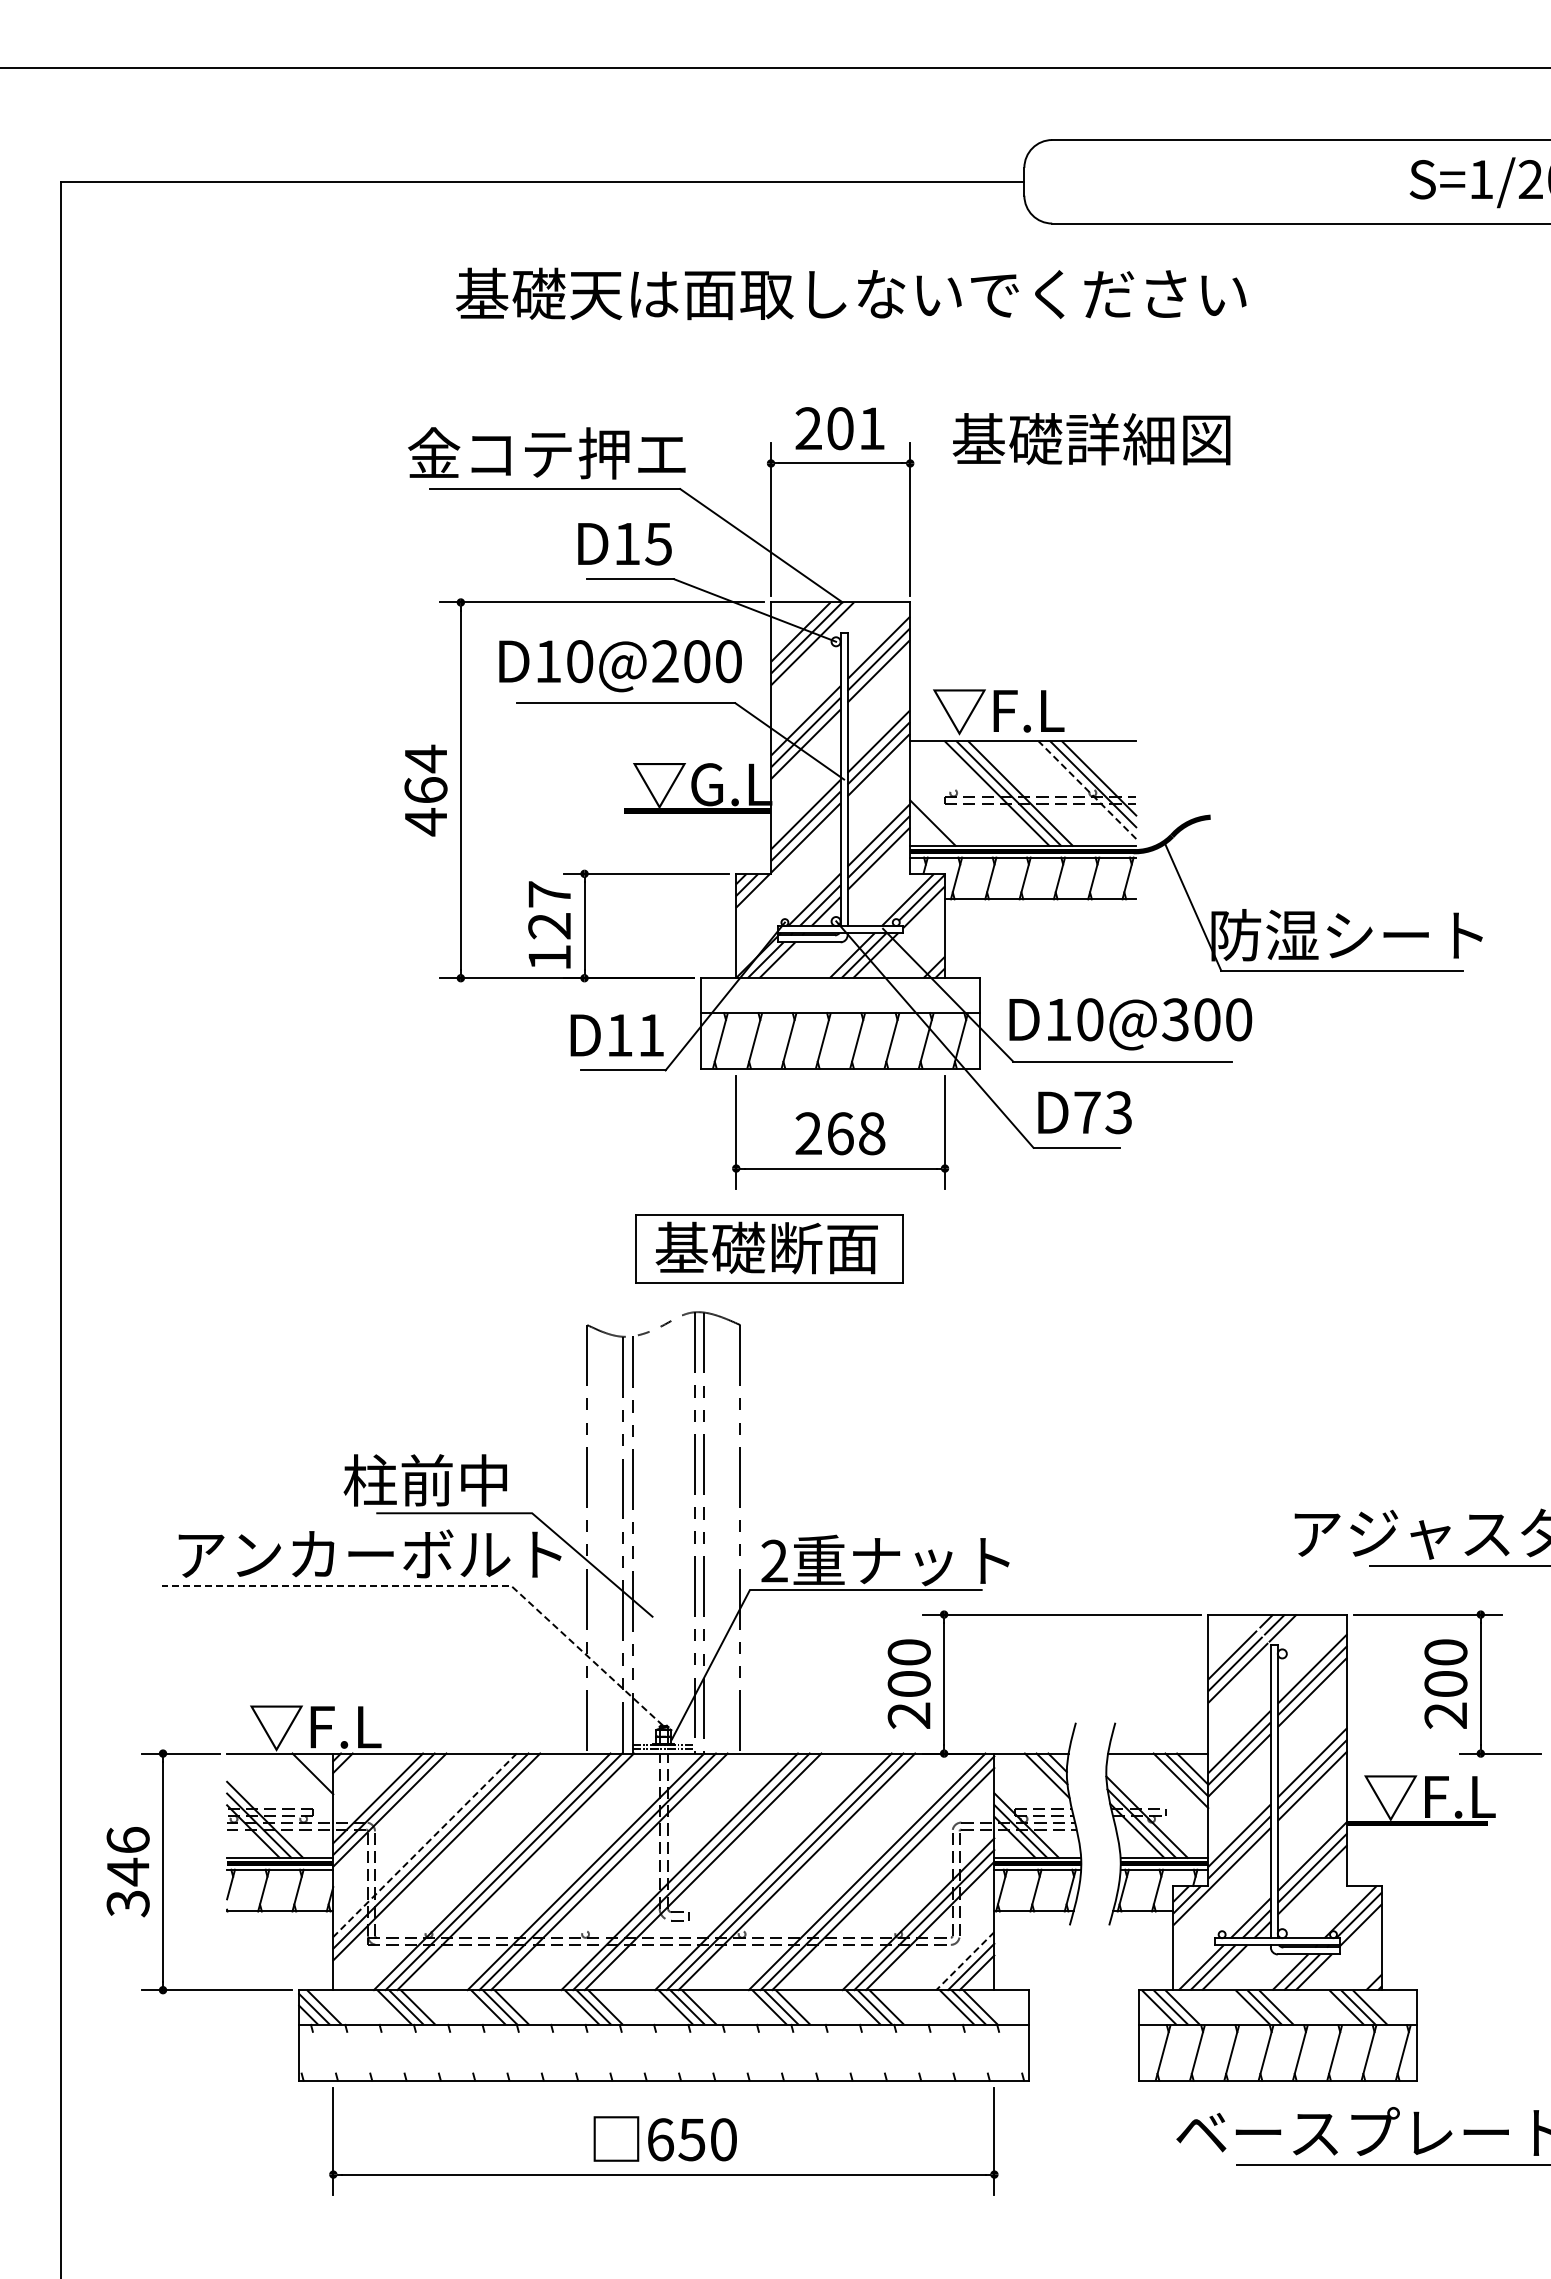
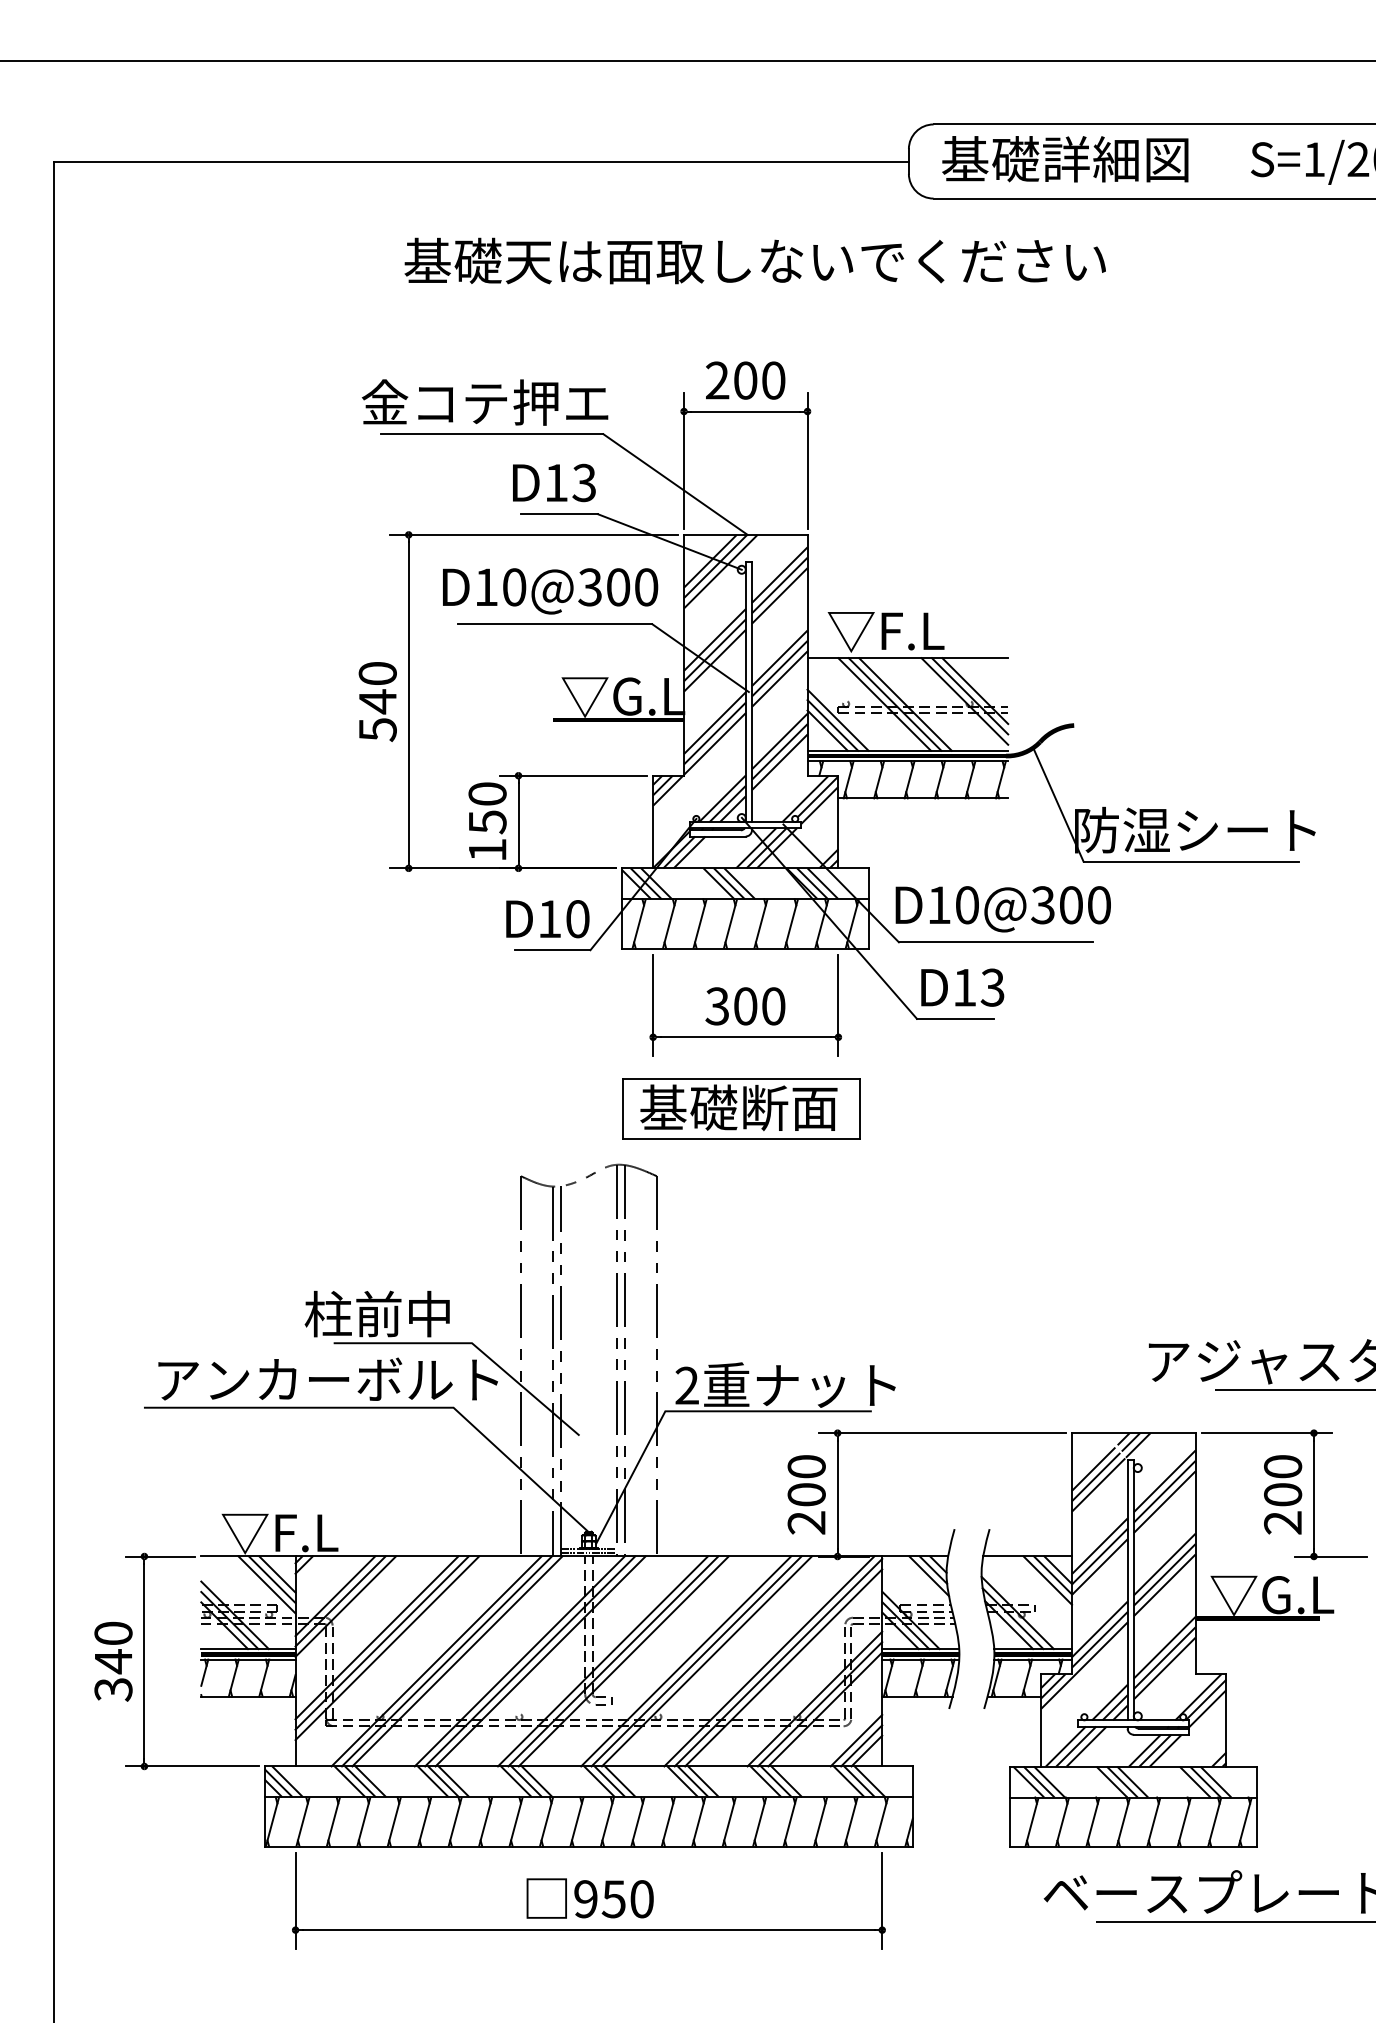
text: (872, 428) -> (774, 380), 201 -> 200
text: (1091, 439) -> (1065, 159), moved
text: (658, 543) -> (584, 482), D15 -> D13
text: (664, 661) -> (589, 587), D10@200 -> D10@300
line: (1087, 789) -> (964, 700), dashed -> solid
text: (425, 790) -> (377, 701), 464 -> 540
line: (944, 810) -> (837, 719), added
line: (938, 816) -> (832, 724), added
text: (549, 910) -> (487, 808), 127 -> 150
hatch: (823, 995) -> (730, 883), added
text: (651, 1034) -> (577, 918), D11 -> D10
text: (1087, 1112) -> (964, 987), D73 -> D13
text: (840, 1133) -> (745, 1006), 268 -> 300
part: (769, 1248) -> (741, 1108), moved
line: (440, 1585) -> (390, 1407), dashed -> solid
line: (306, 1779) -> (271, 1579), added
line: (301, 1785) -> (267, 1584), added
text: (1462, 1796) -> (1297, 1594), ▽F.L -> ▽G.L
text: (127, 1840) -> (112, 1633), 346 -> 340
line: (425, 1845) -> (377, 1638), dashed -> solid
line: (965, 1961) -> (856, 1741), dashed -> solid
hatch: (664, 2052) -> (589, 1821), added
text: (660, 2139) -> (585, 1899), 650 -> 950

